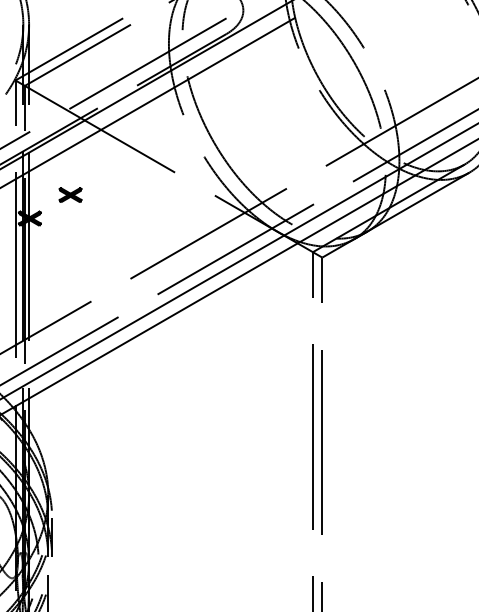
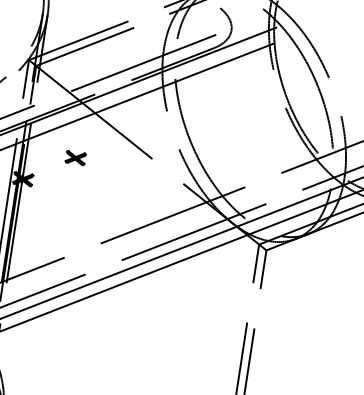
part: (70, 194) -> (75, 157), moved

